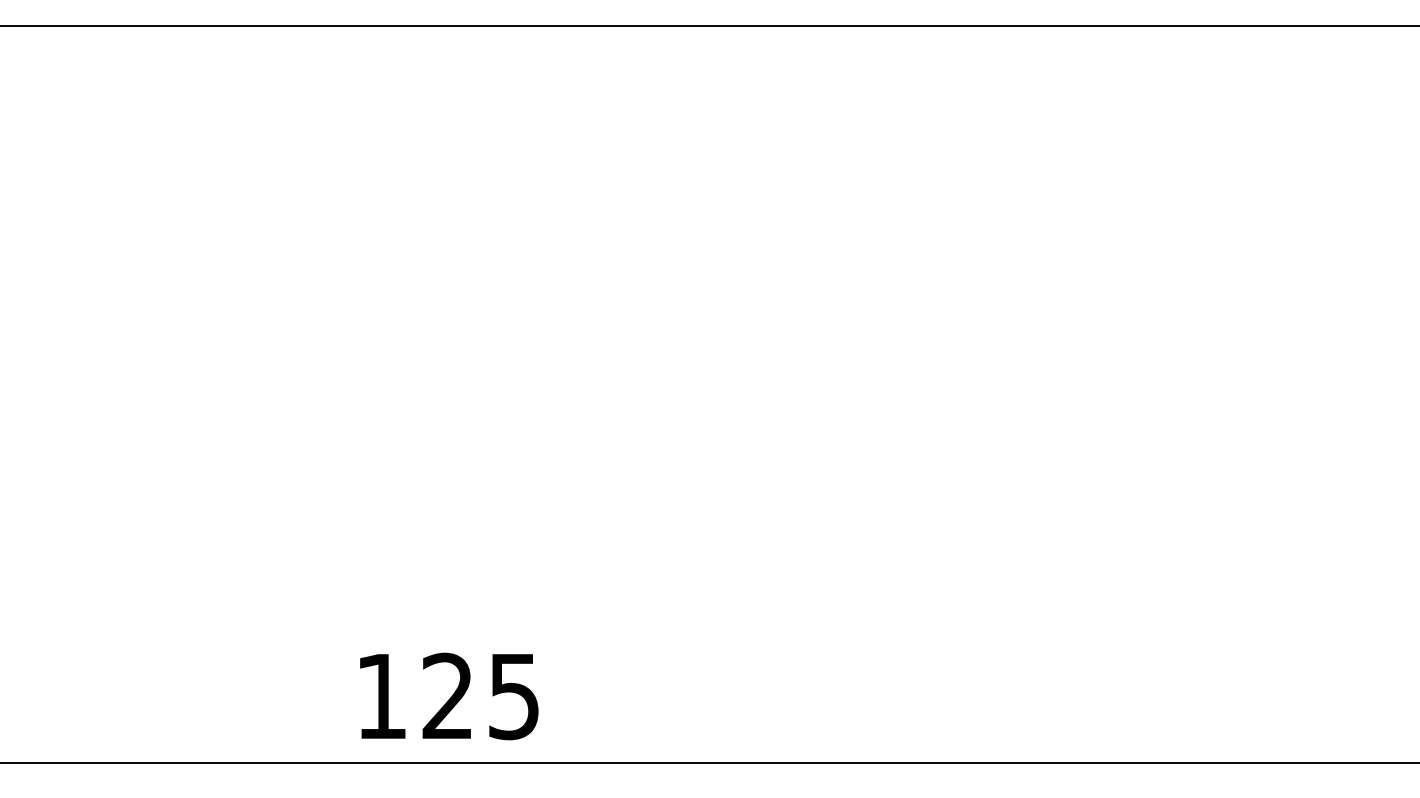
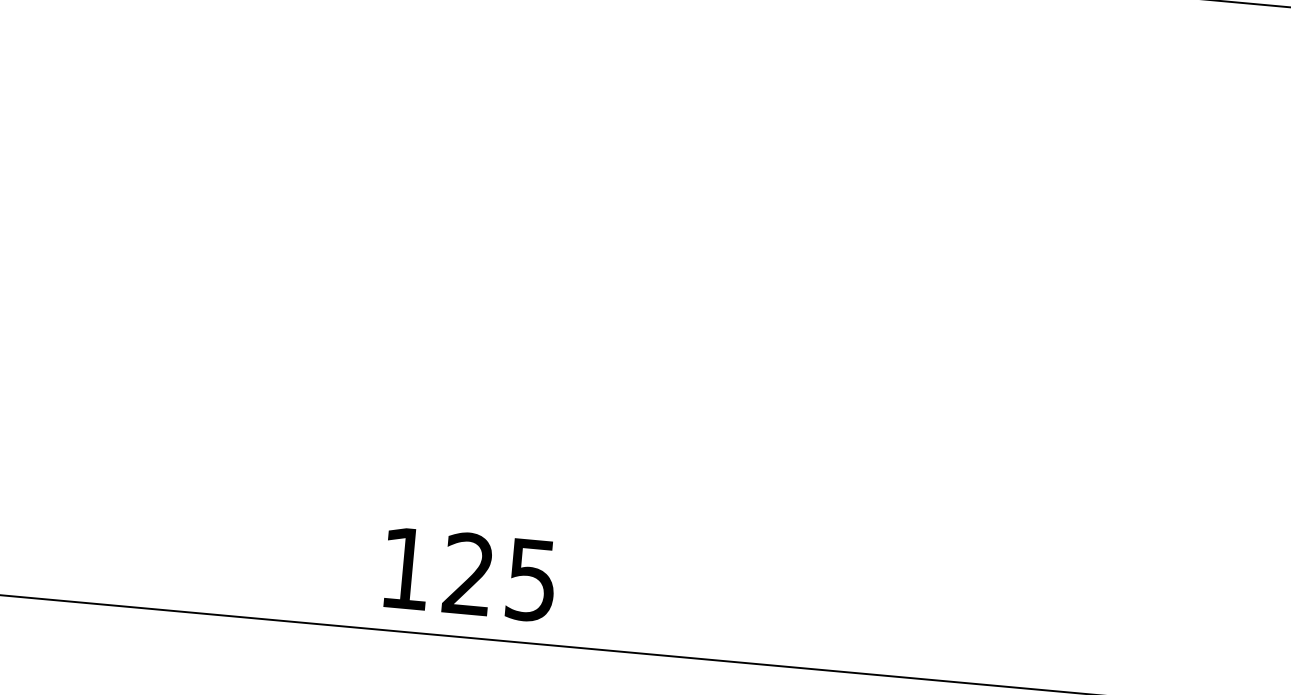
text: (449, 696) -> (470, 574), moved

